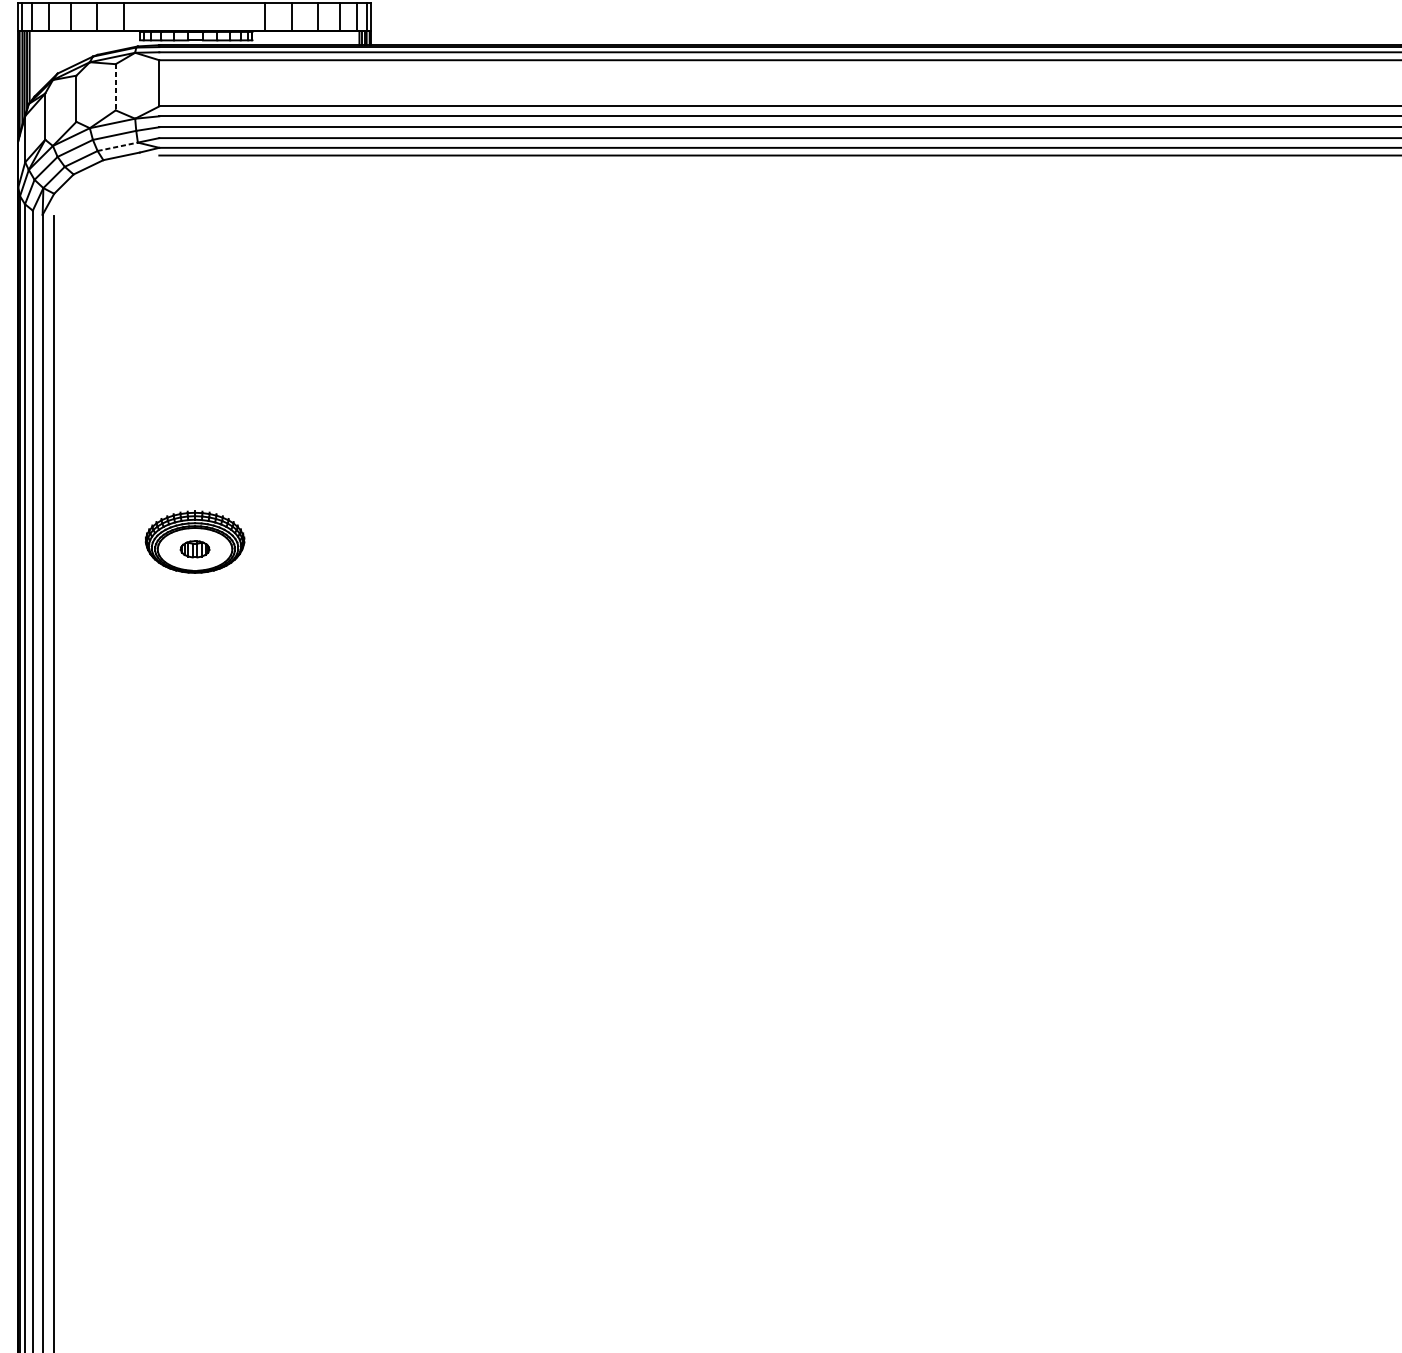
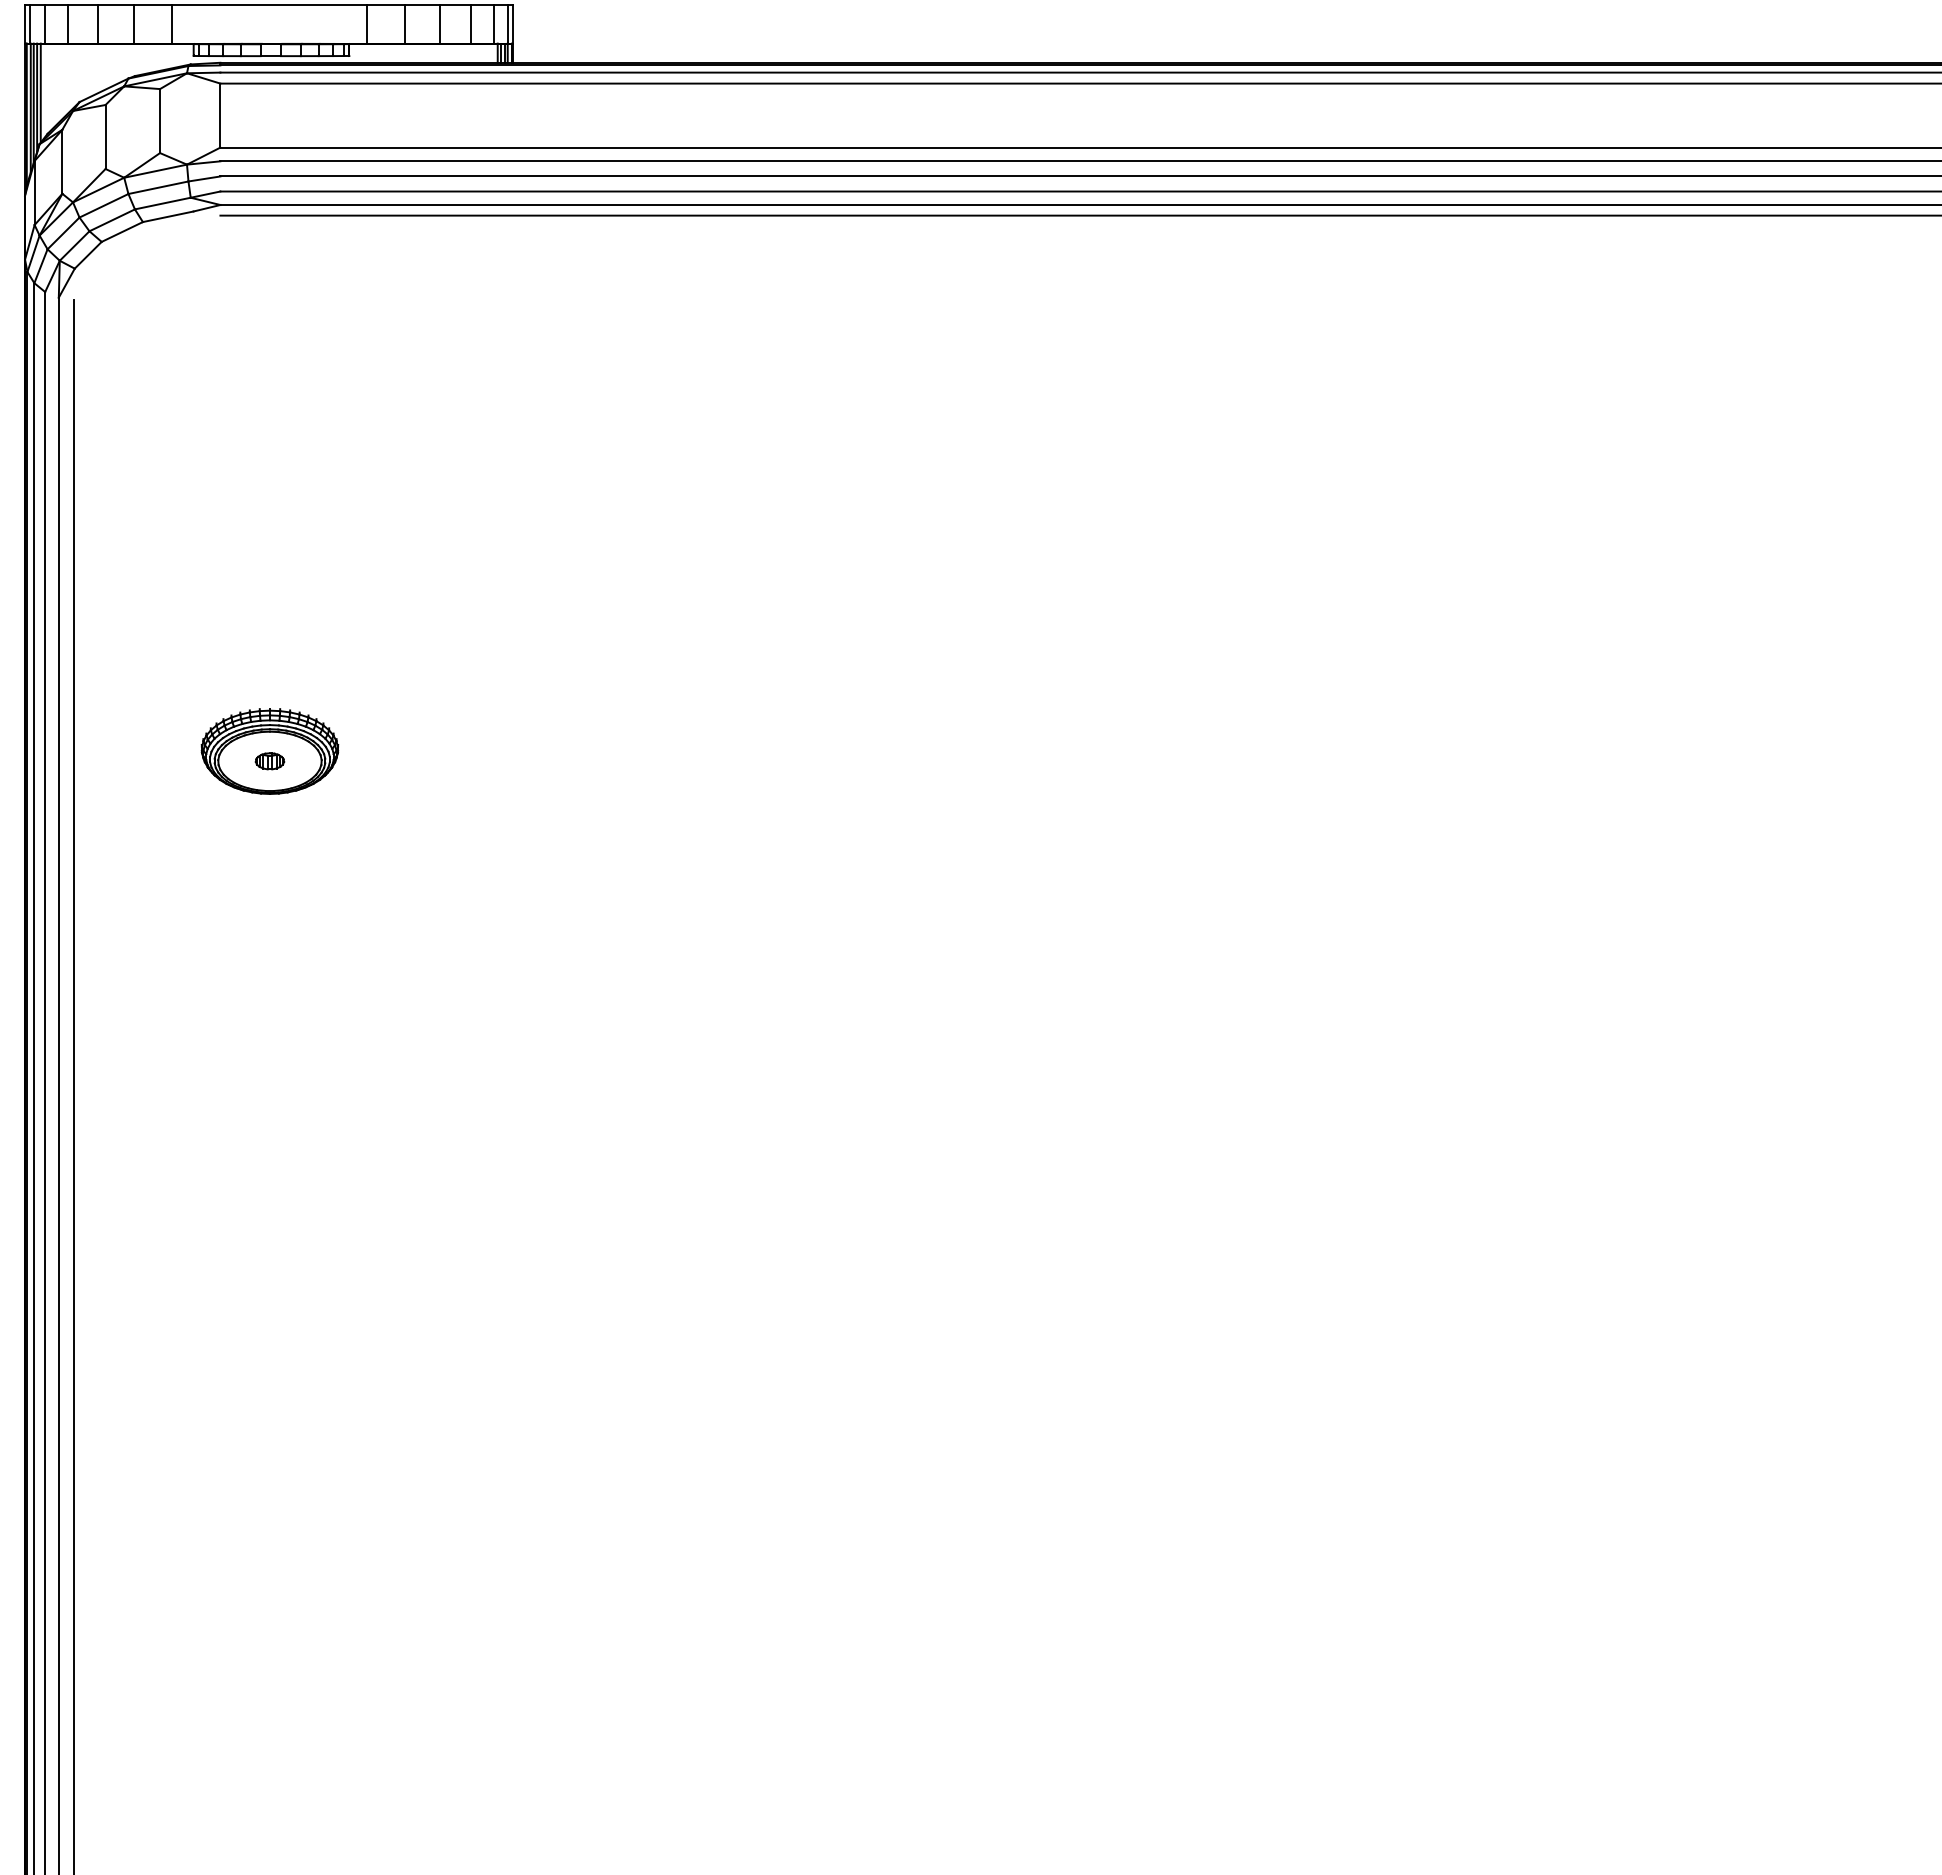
line: (116, 87) -> (160, 121), dashed -> solid
line: (118, 146) -> (163, 203), dashed -> solid
part: (194, 549) -> (269, 761), size x0.71

